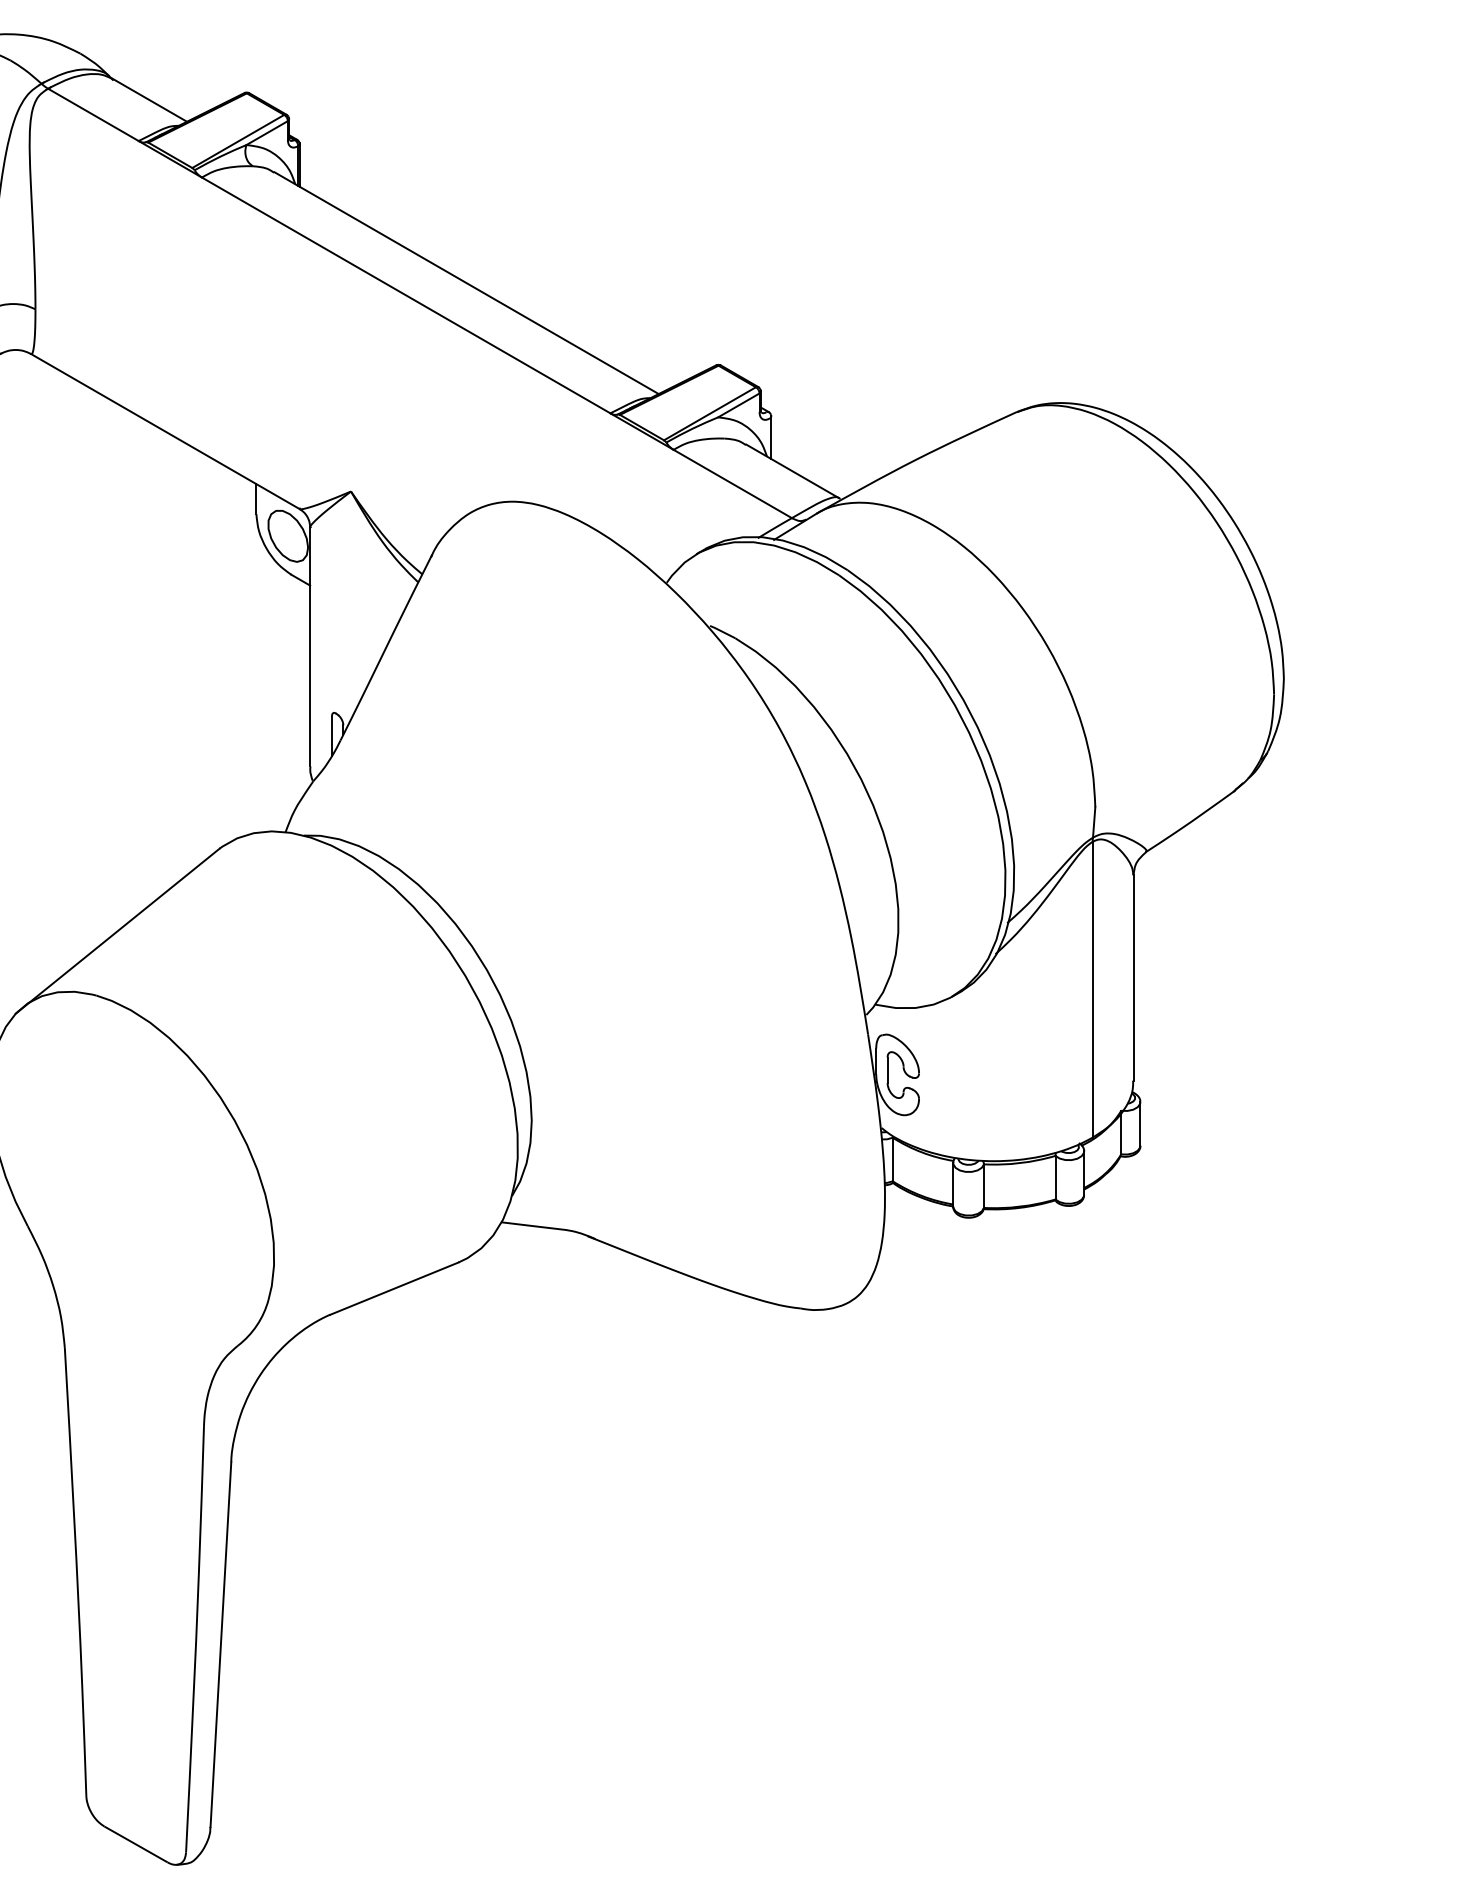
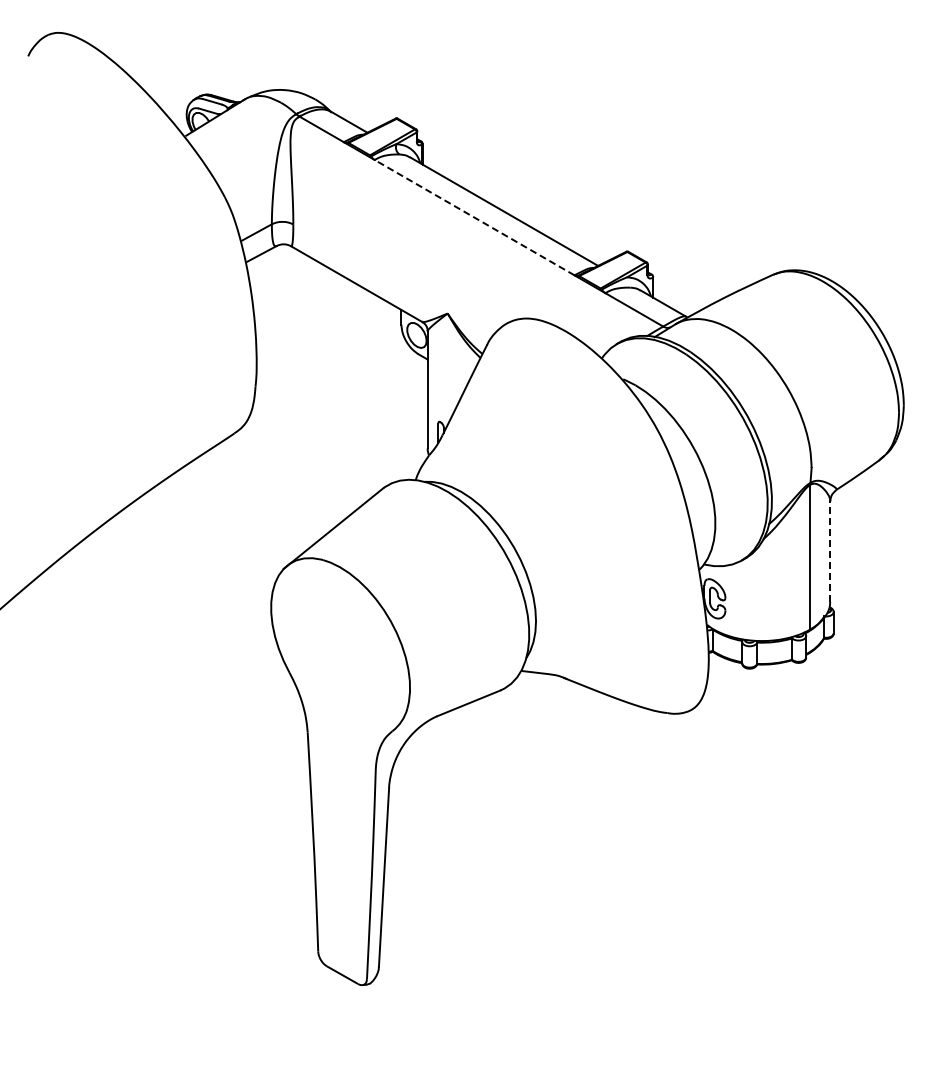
line: (405, 295) -> (474, 217), solid -> dashed
line: (1133, 976) -> (830, 550), solid -> dashed

